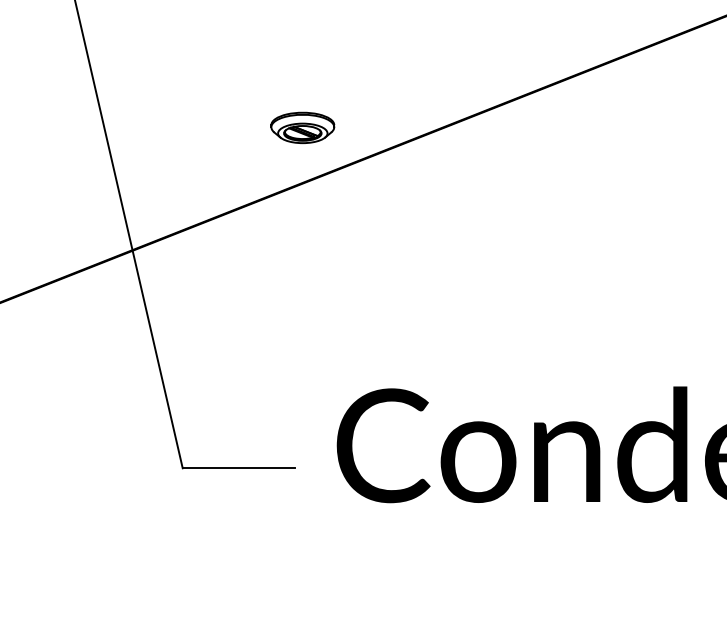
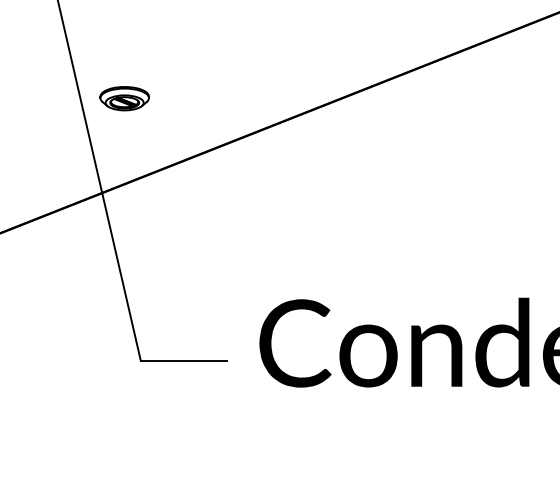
part: (302, 127) -> (124, 98), moved

